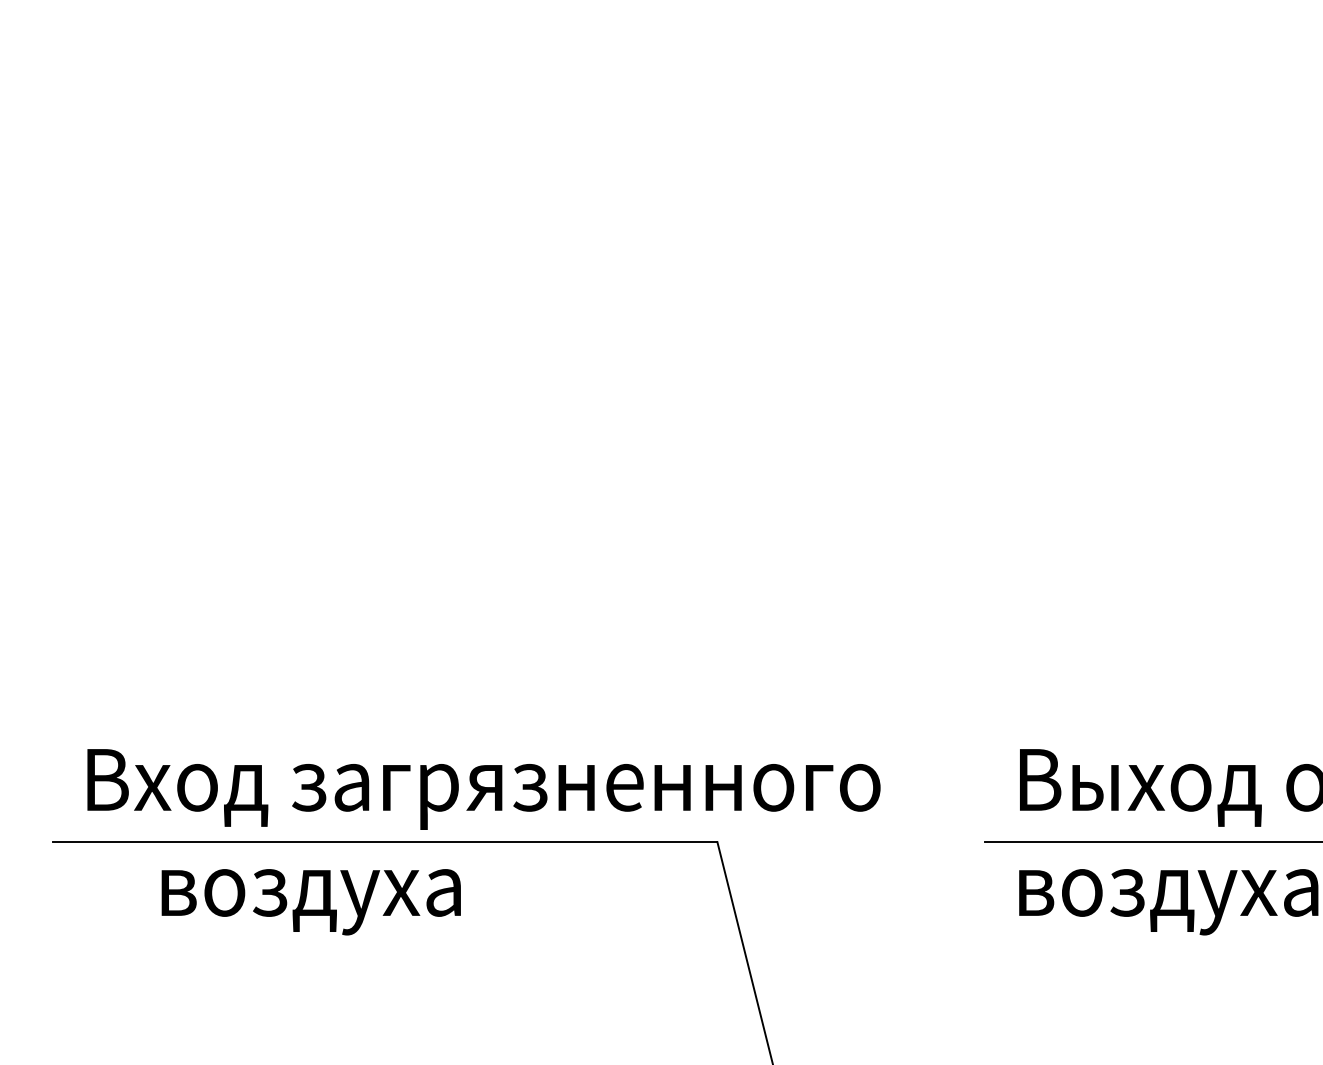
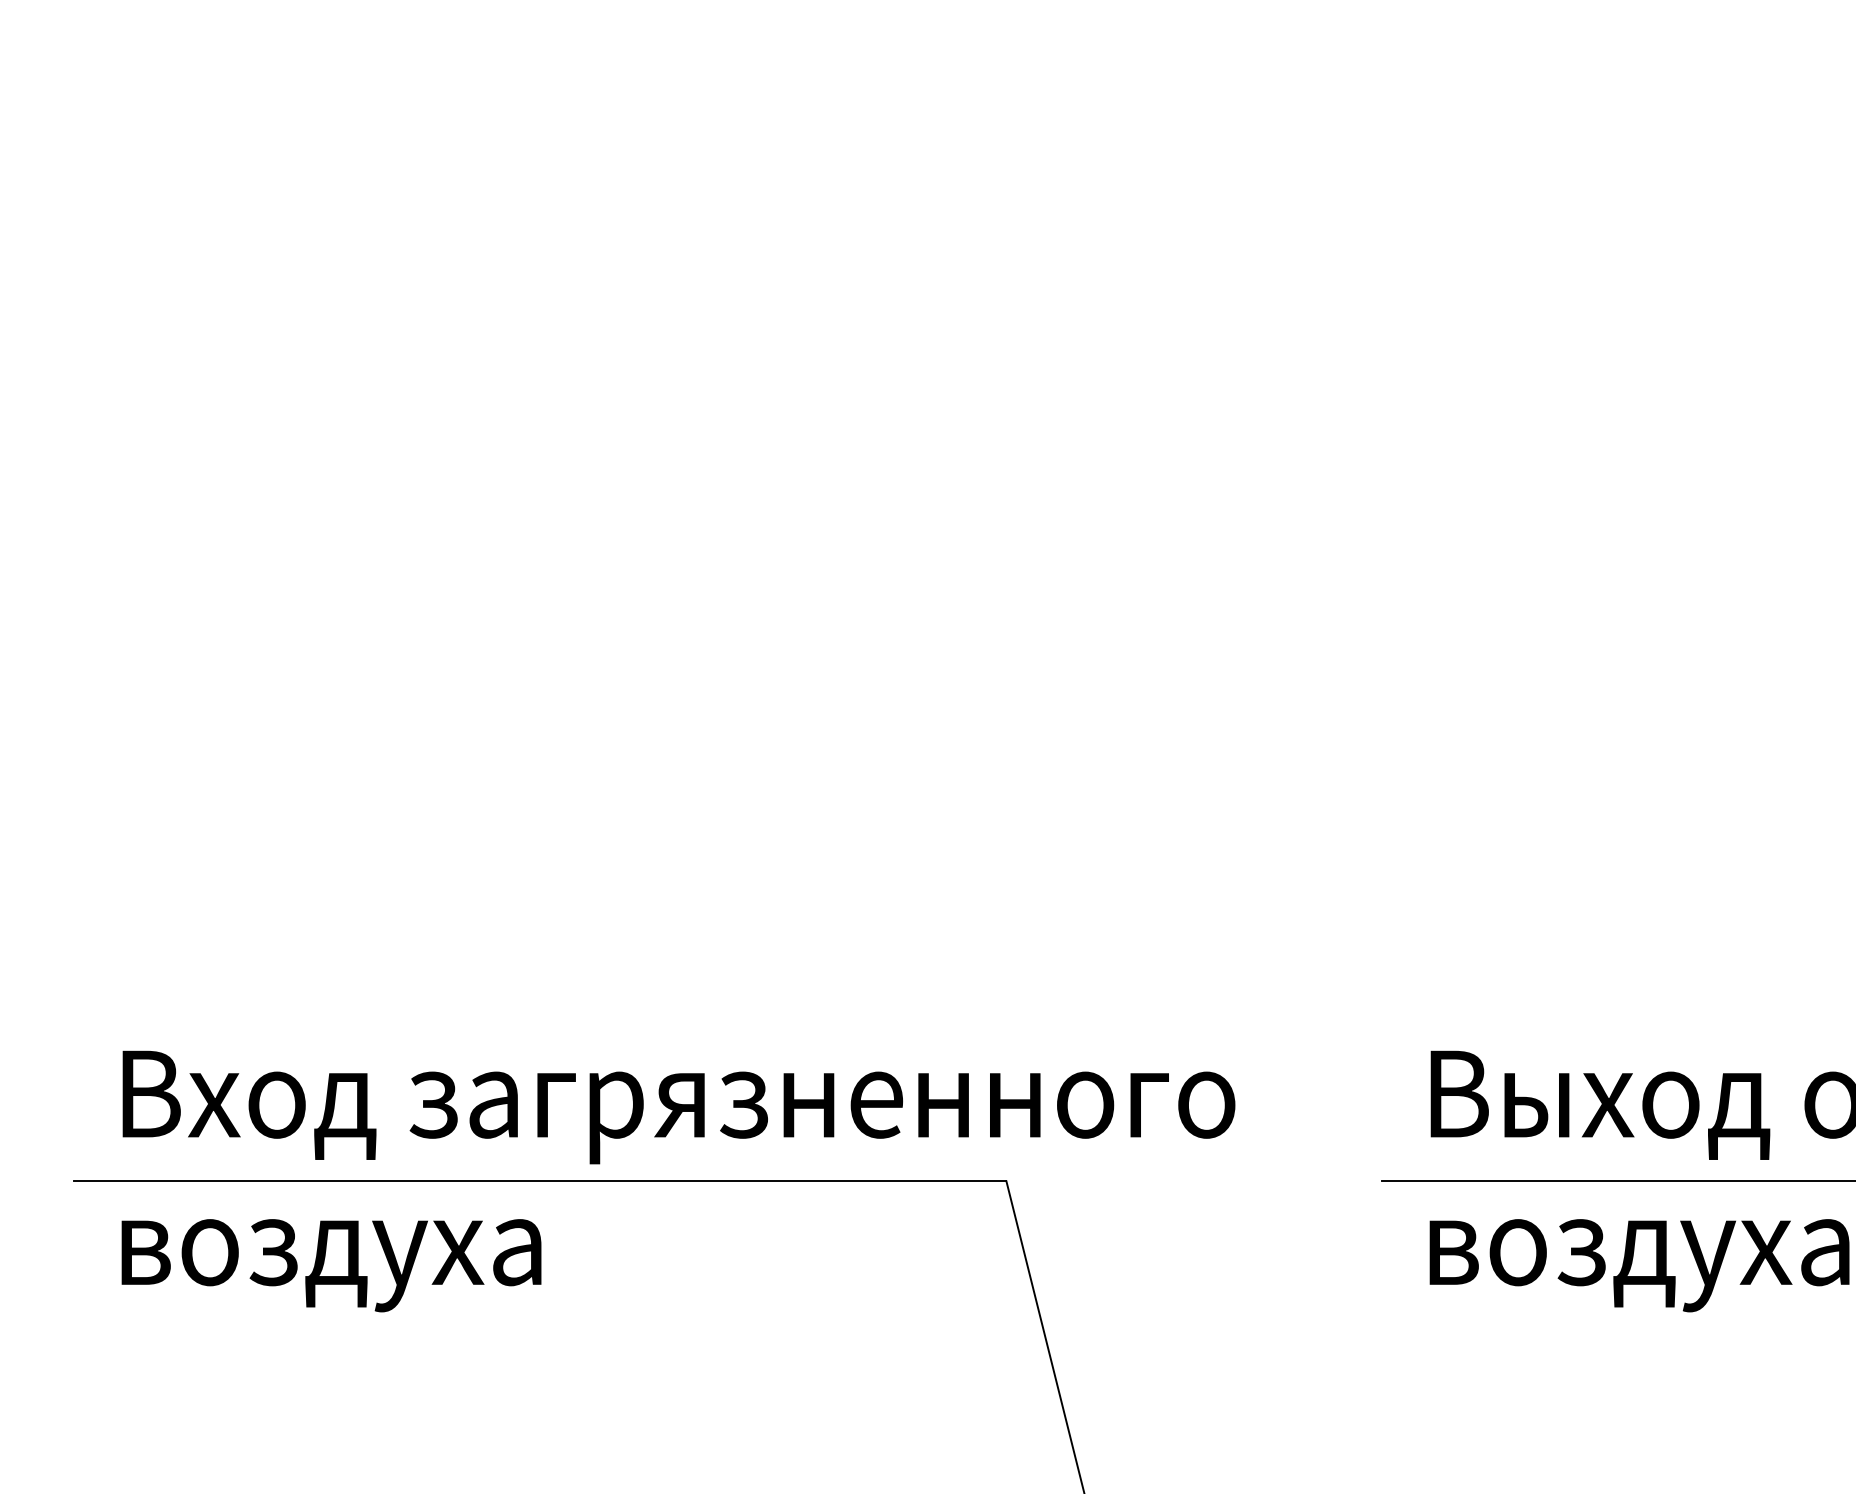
text: (310, 902) -> (330, 1266), moved

